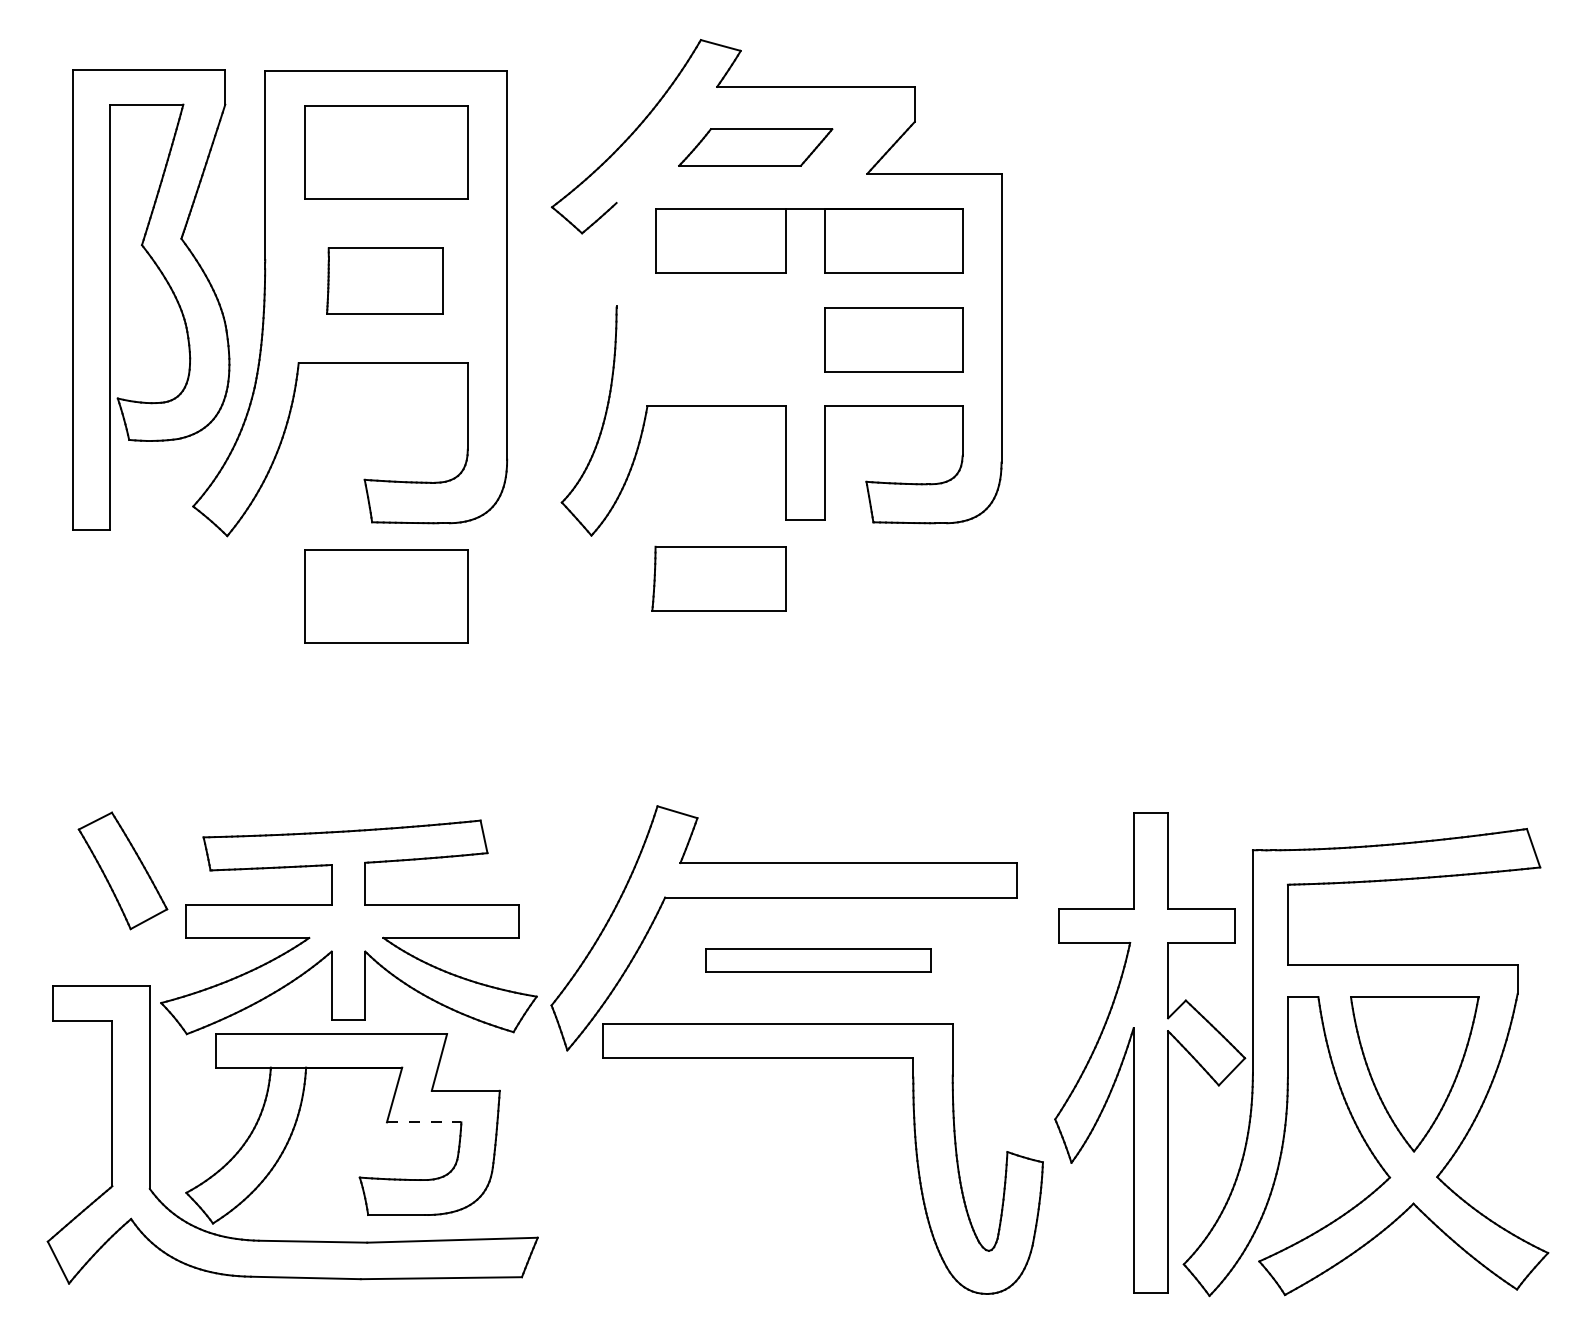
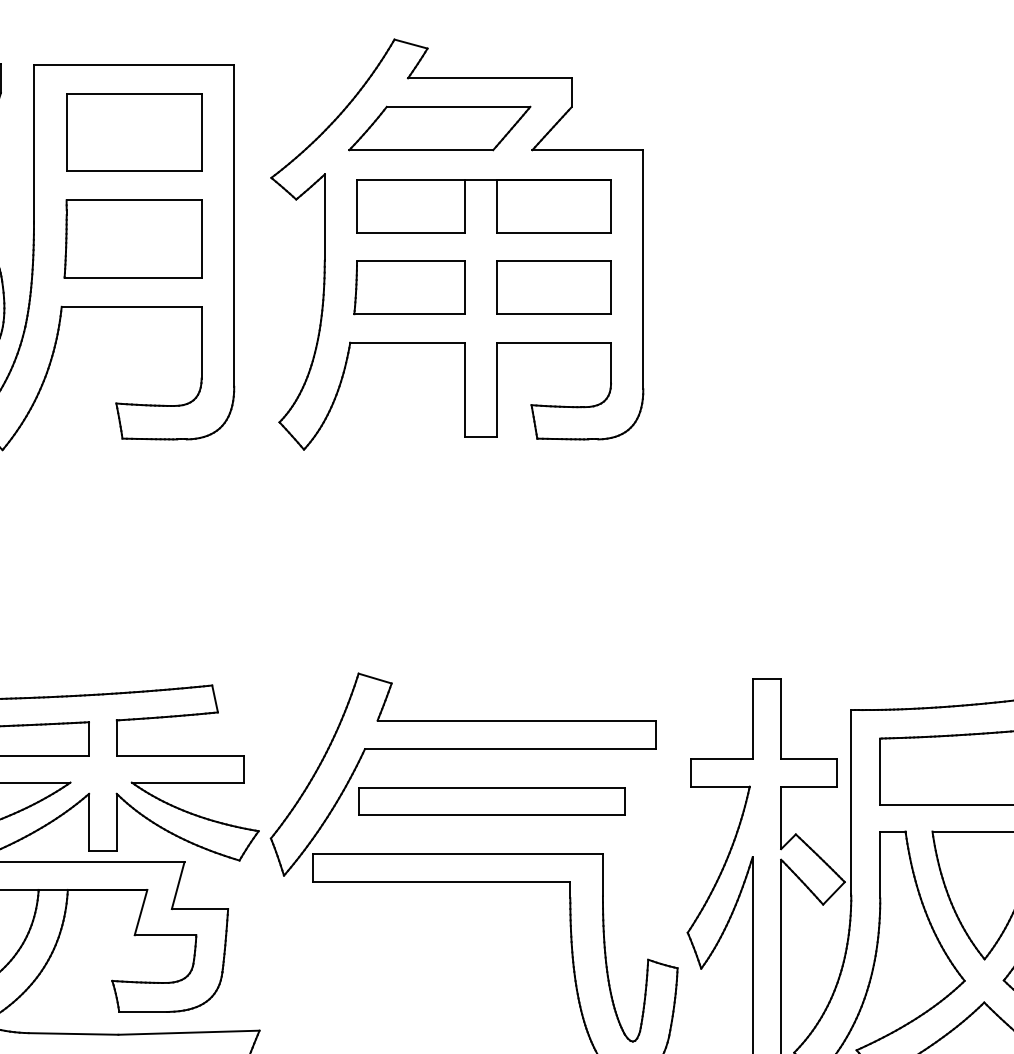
part: (755, 147) -> (439, 128), size x1.43
line: (616, 254) -> (324, 217), added
part: (384, 280) -> (132, 238), size x1.43
part: (718, 578) -> (409, 287), moved
part: (386, 596) -> (134, 500), removed
part: (818, 960) -> (491, 801), size x1.43
line: (424, 1122) -> (165, 935), dashed -> solid

